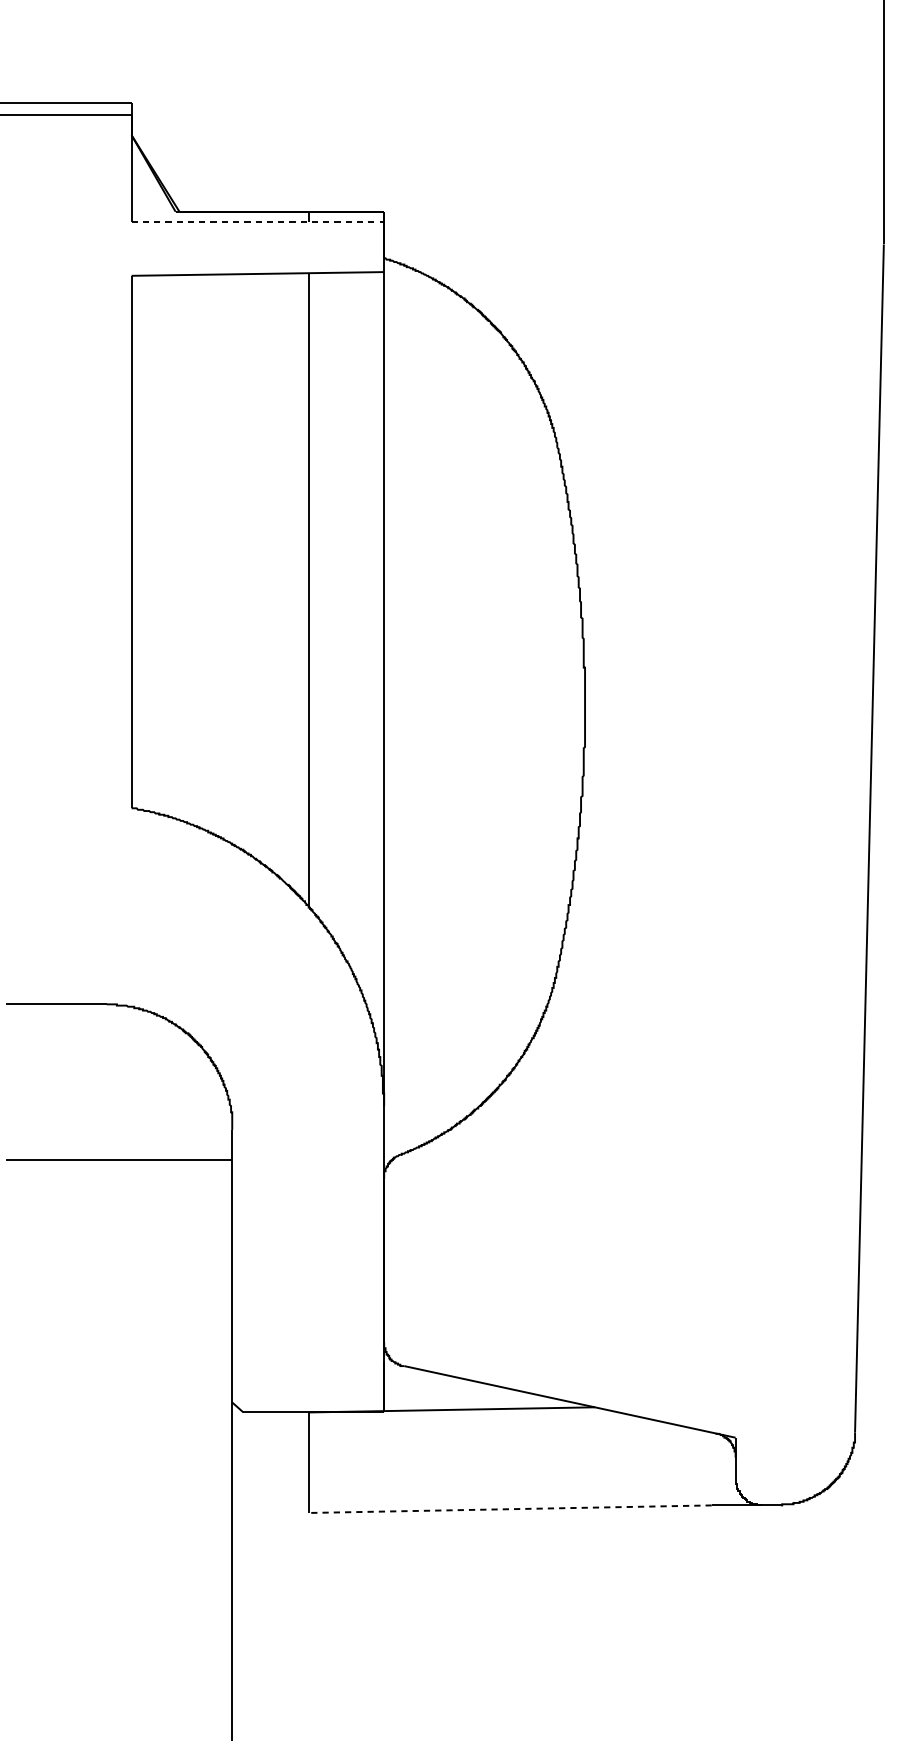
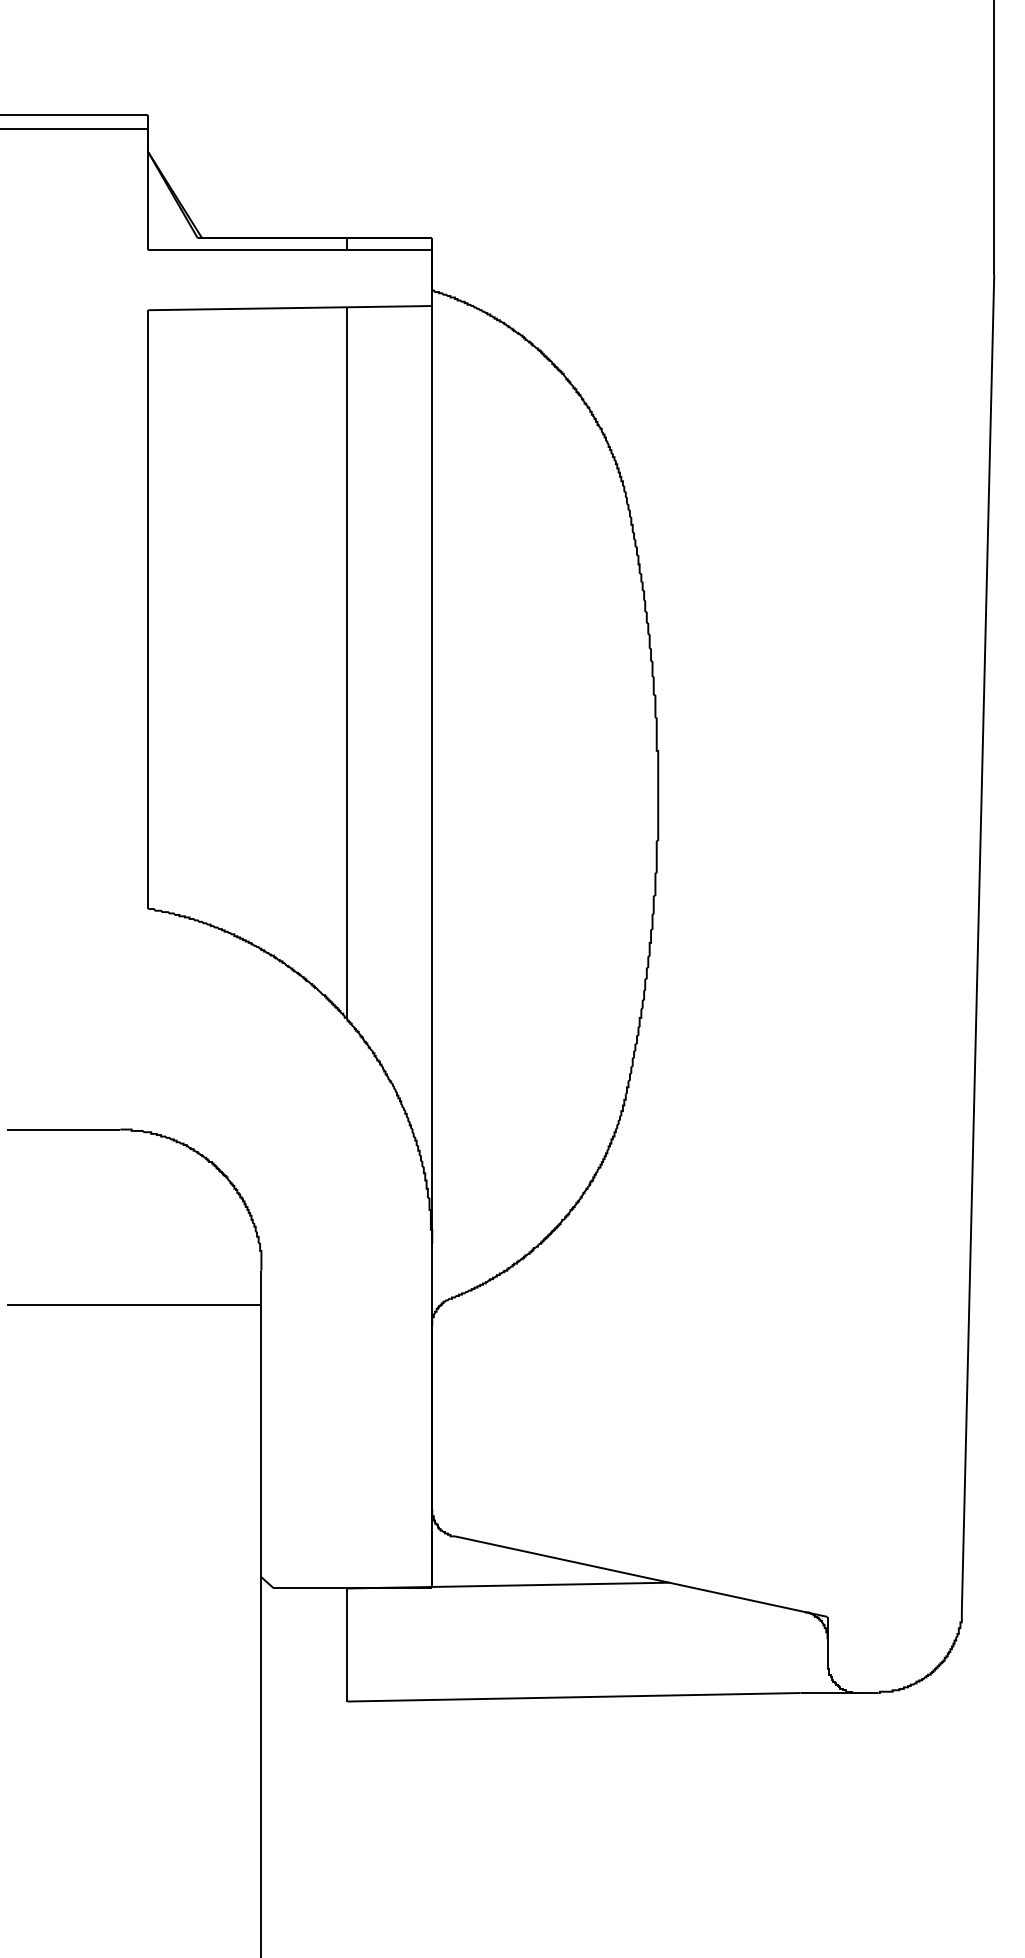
line: (258, 221) -> (290, 249), dashed -> solid
line: (510, 1509) -> (574, 1697), dashed -> solid

